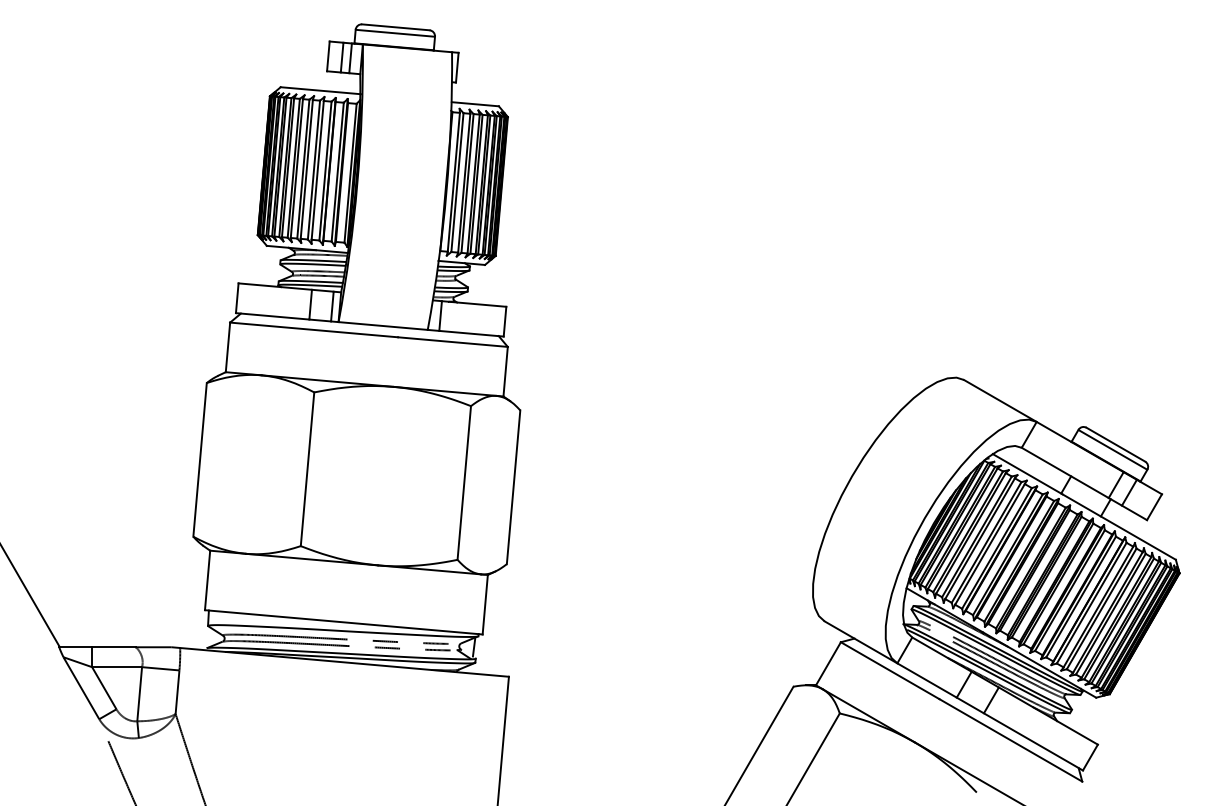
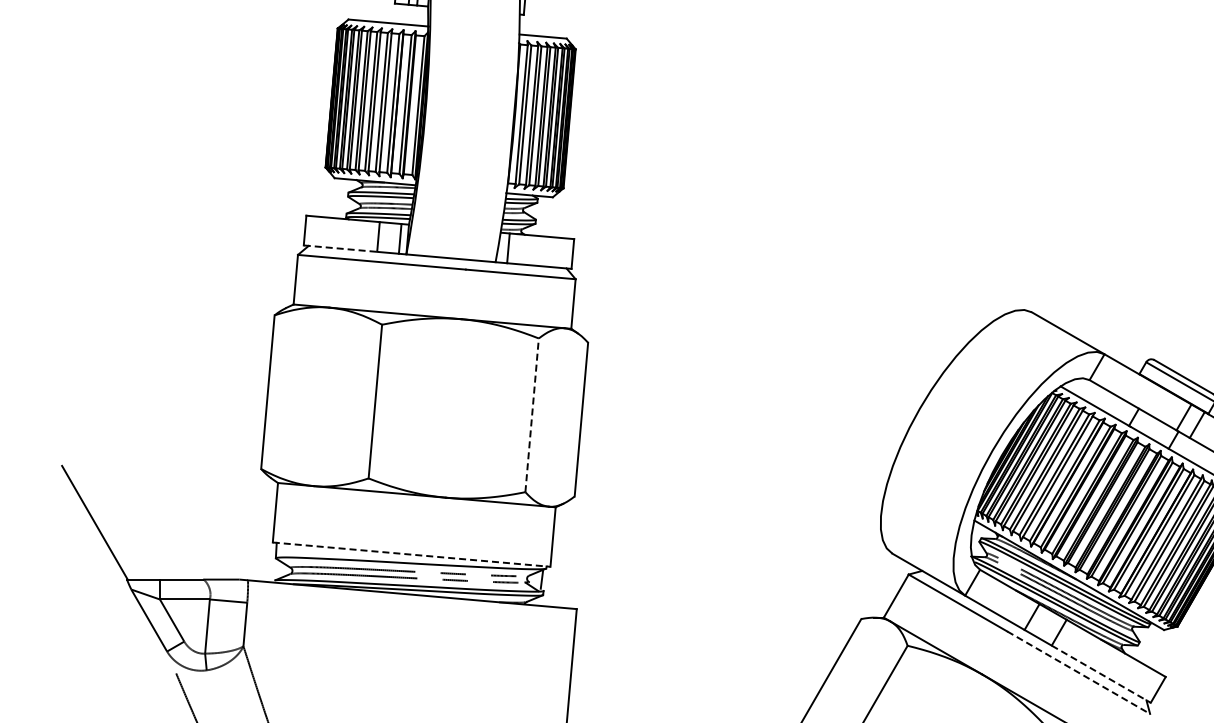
line: (272, 316) -> (340, 248), solid -> dashed
line: (464, 482) -> (532, 414), solid -> dashed
line: (344, 622) -> (412, 554), solid -> dashed
line: (1011, 740) -> (1079, 672), solid -> dashed
line: (1033, 742) -> (1101, 674), solid -> dashed

